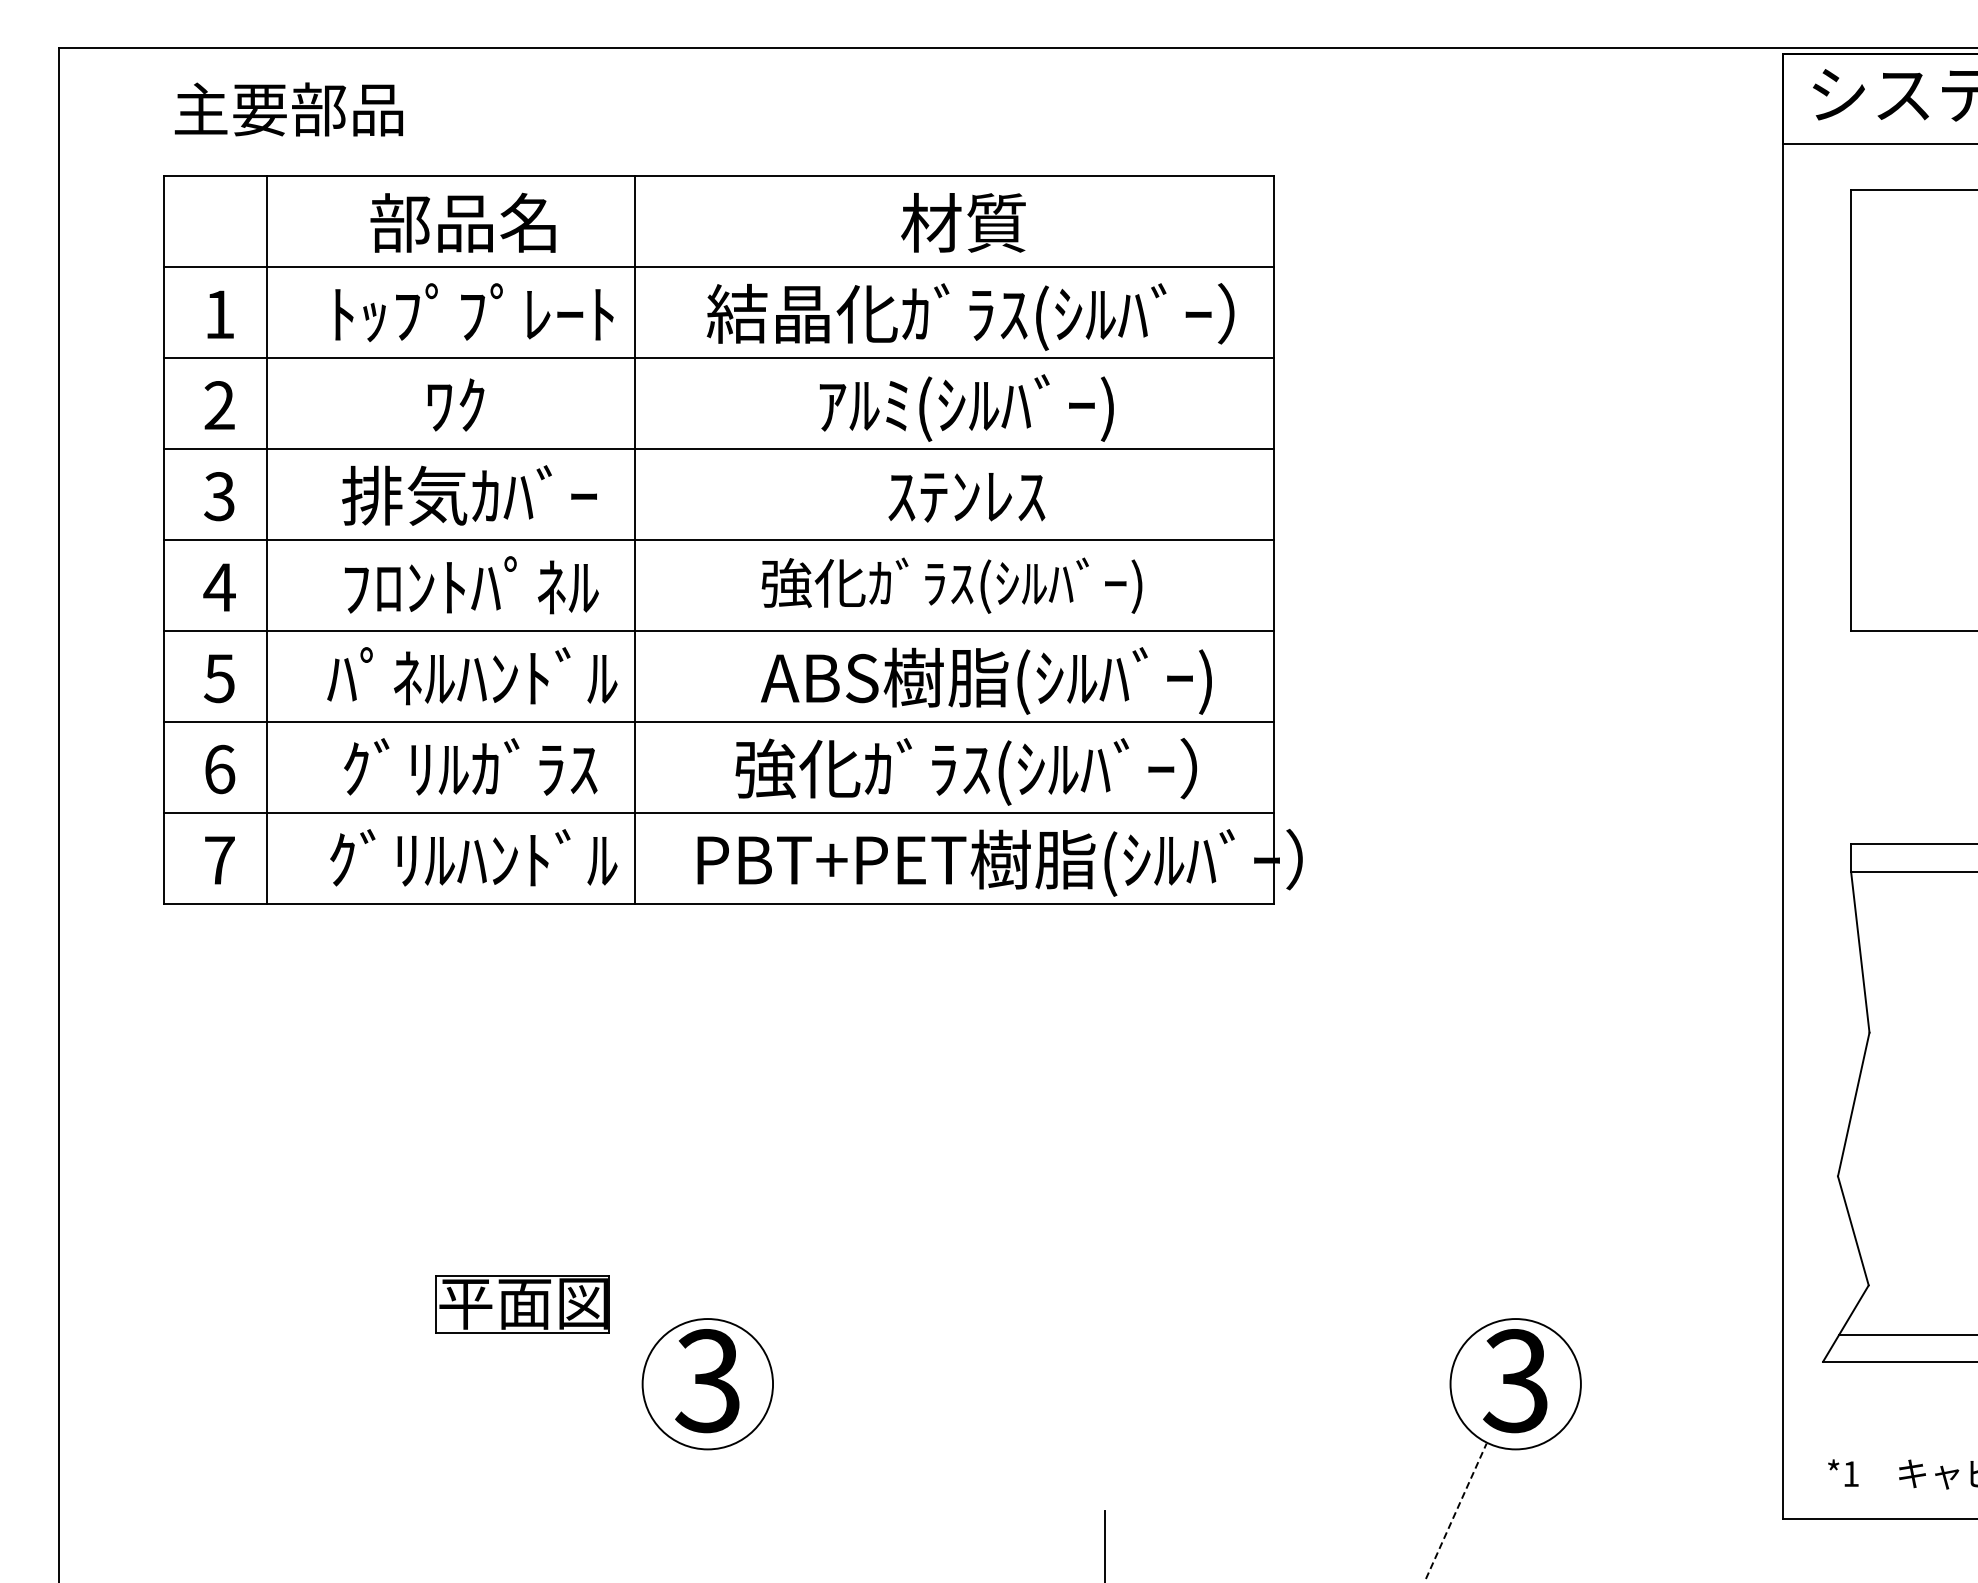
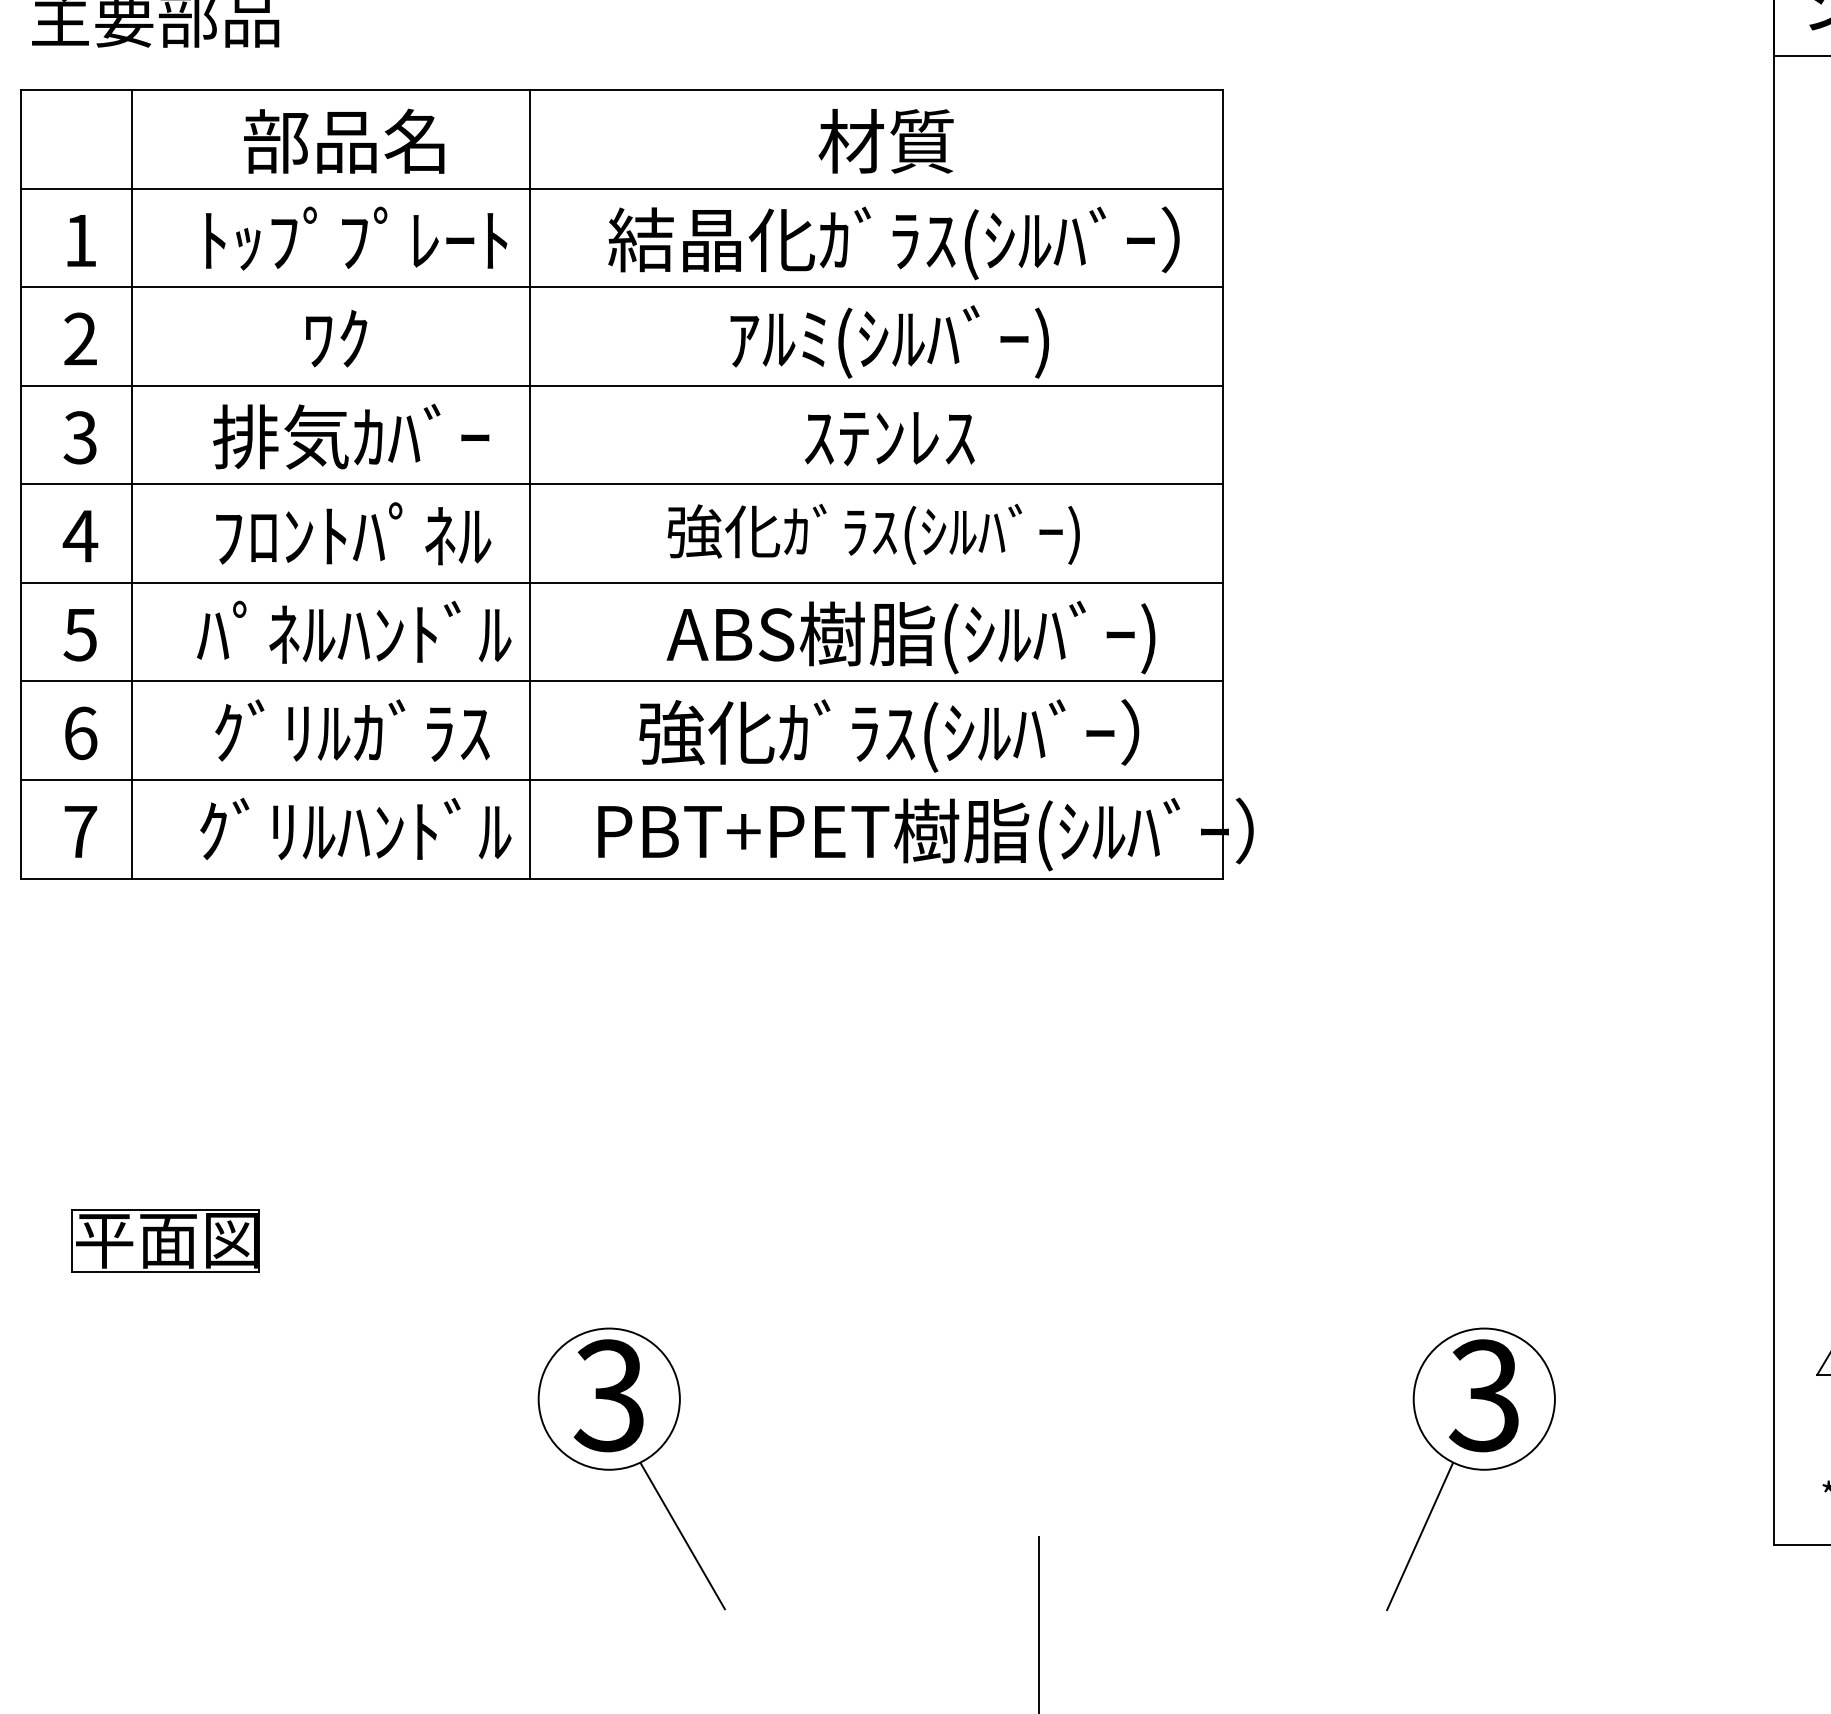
part: (522, 1304) -> (165, 1241), moved
line: (775, 1510) -> (682, 1535), added
line: (1456, 1510) -> (1420, 1535), dashed -> solid

